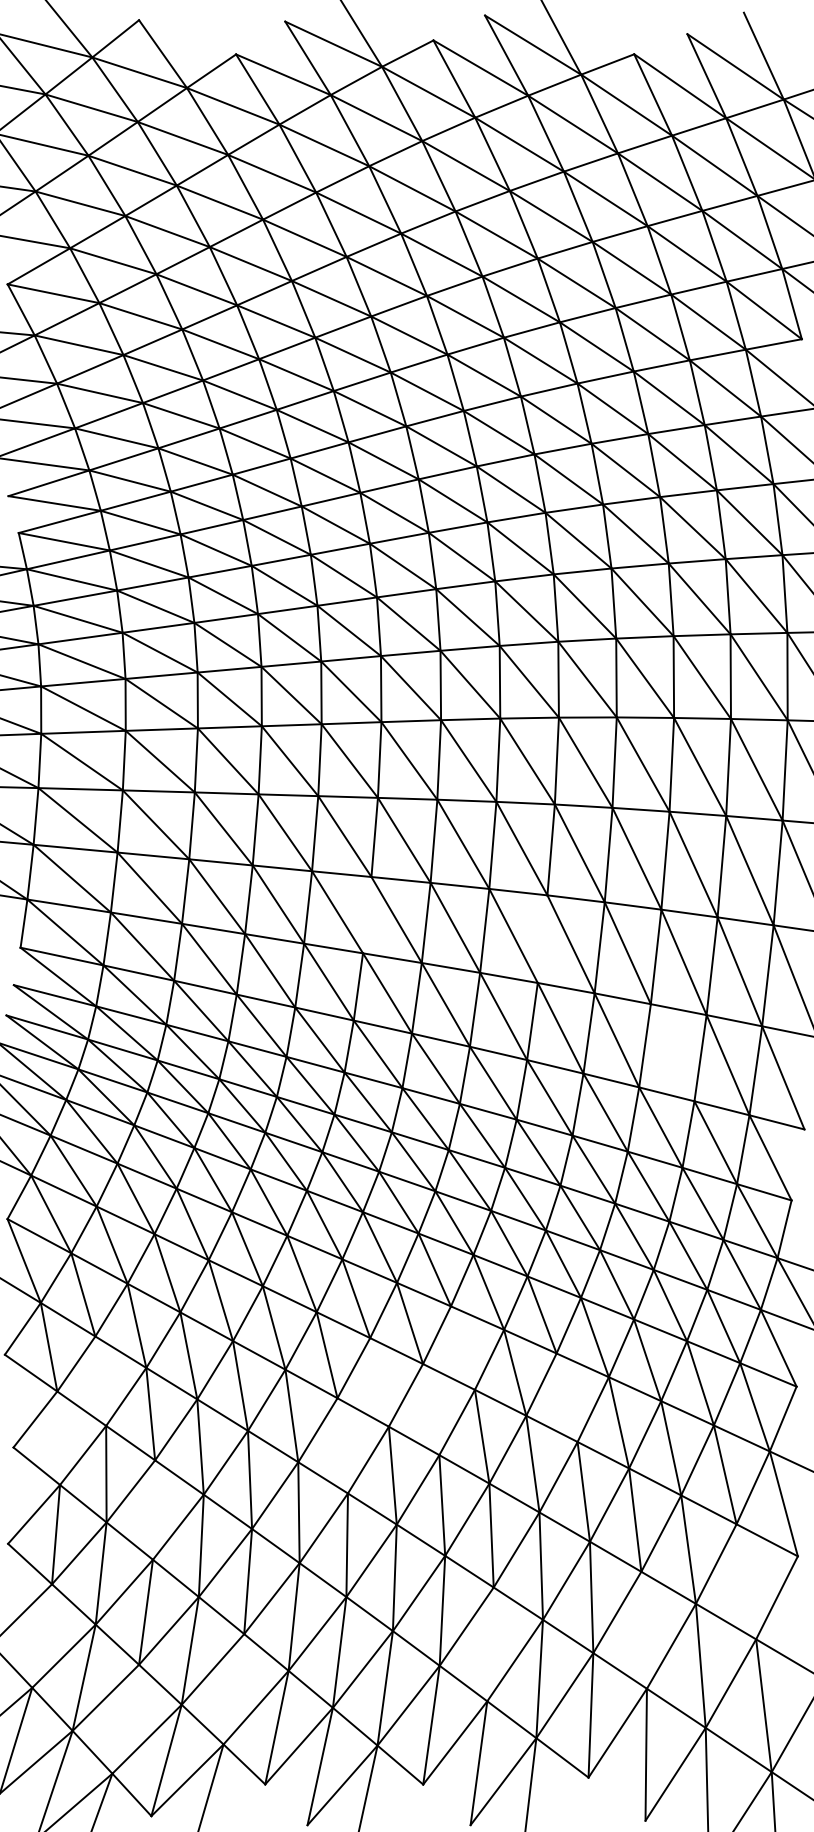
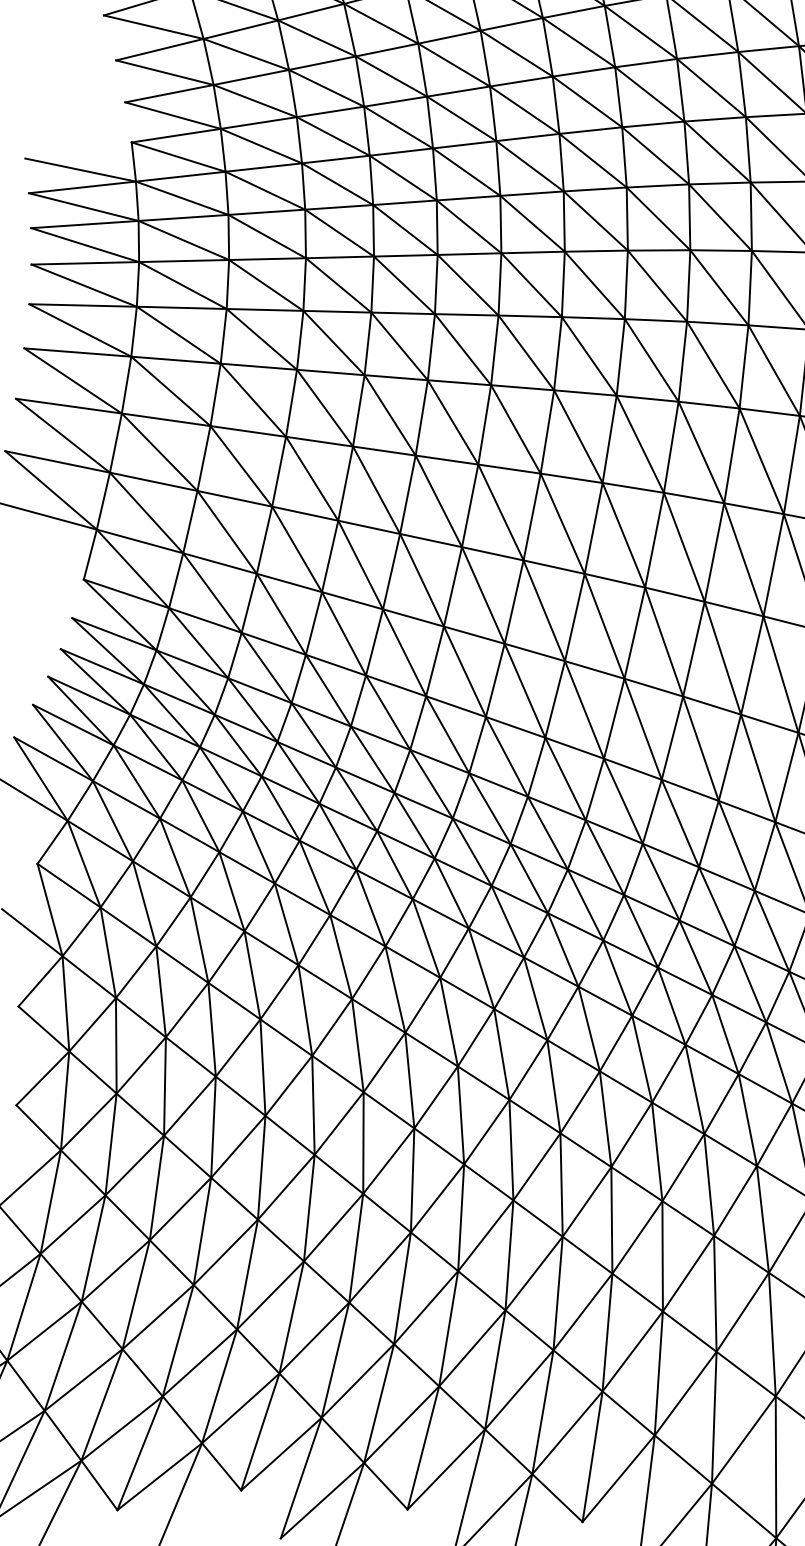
line: (367, 915) -> (453, 587), added
line: (542, 938) -> (634, 632), added
line: (672, 1052) -> (758, 768), added
line: (462, 1347) -> (501, 1053), added
line: (100, 1380) -> (116, 1045), added
line: (379, 1382) -> (409, 1080), added
line: (566, 1397) -> (604, 1118), added
line: (431, 1409) -> (461, 1115), added
line: (58, 1437) -> (65, 1100), added
line: (342, 1445) -> (363, 1142), added
line: (153, 1509) -> (156, 1187), added
line: (746, 1581) -> (772, 1334), added
line: (643, 1629) -> (658, 1372), added
line: (42, 1635) -> (24, 1306), added
line: (490, 1644) -> (495, 1369), added
line: (233, 1689) -> (219, 1386), added
line: (125, 1718) -> (101, 1404), added

